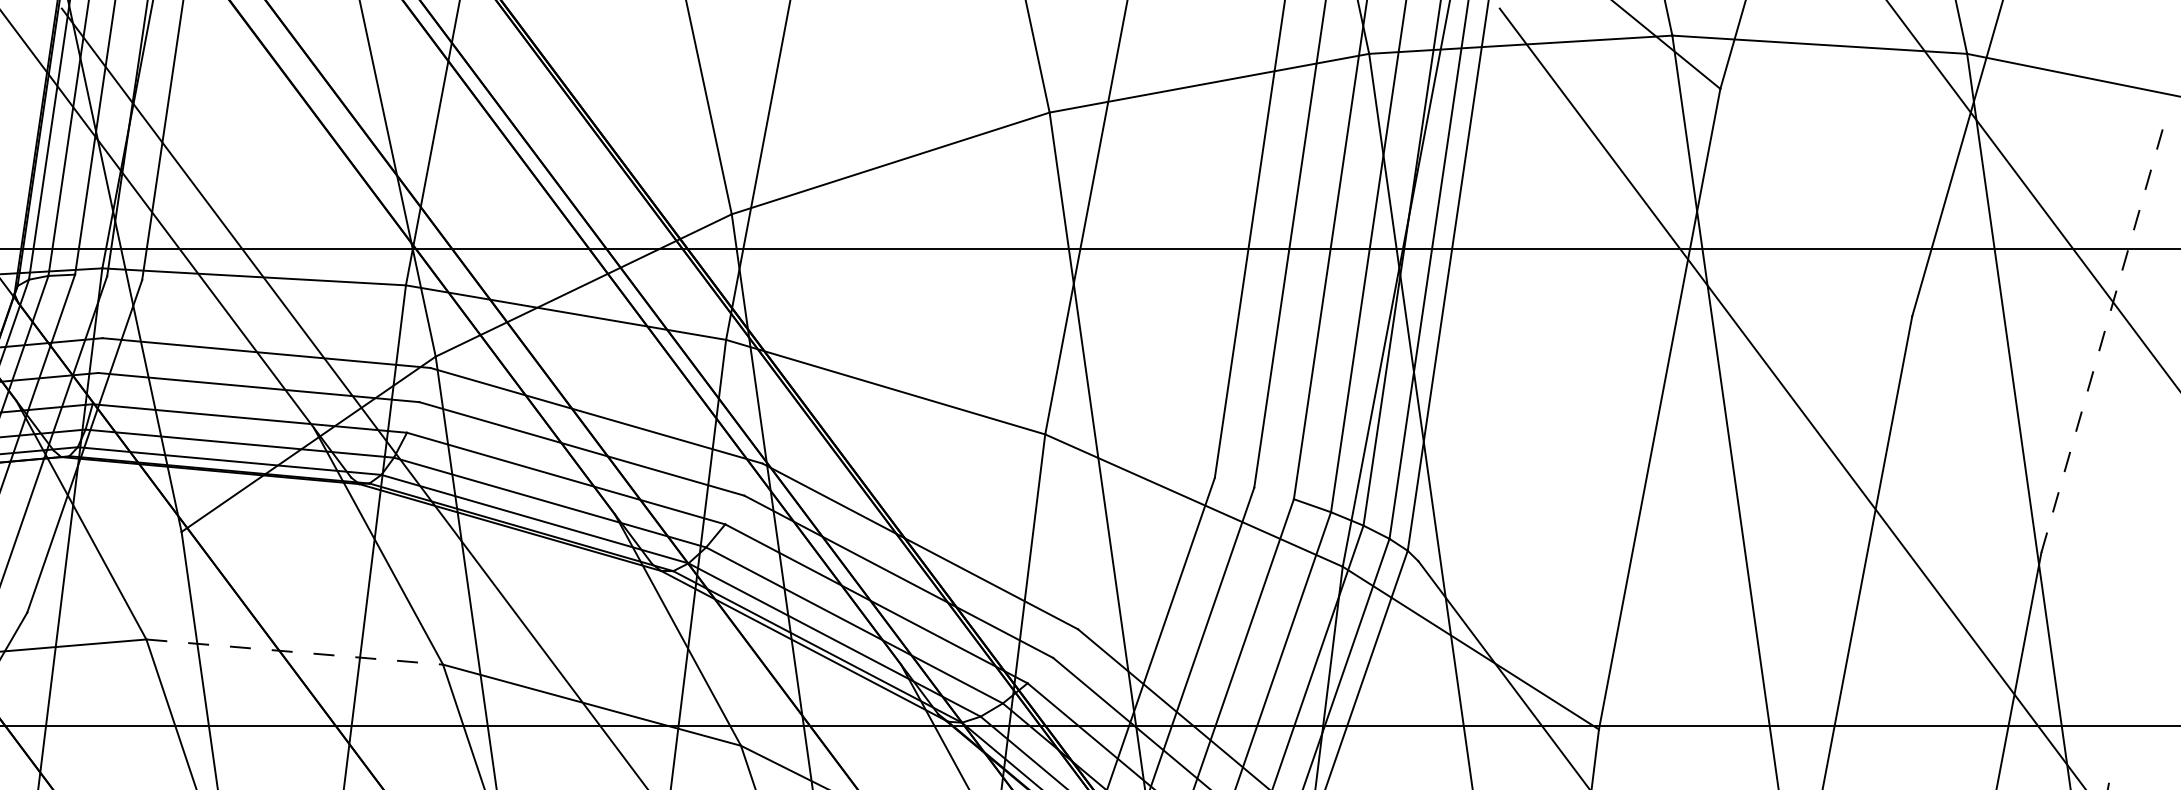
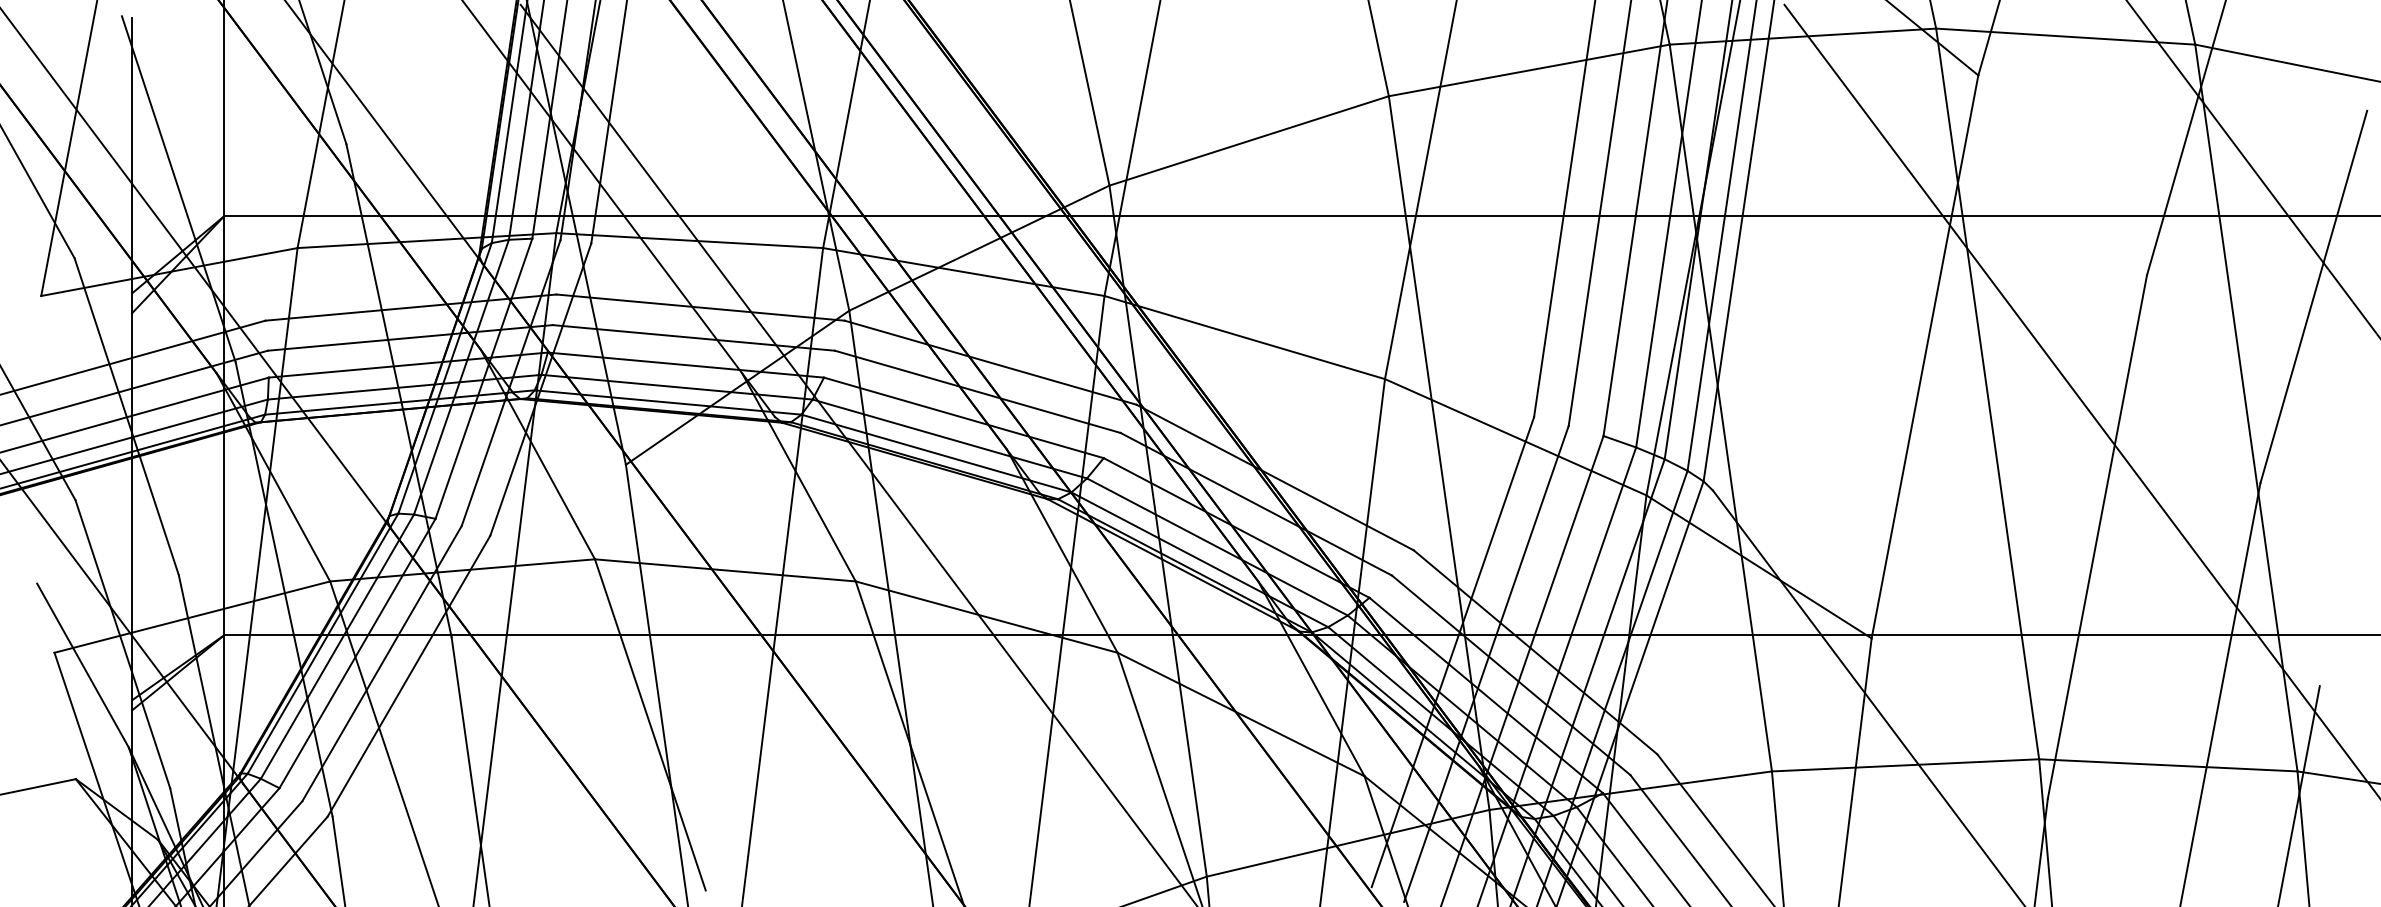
line: (2101, 340) -> (2313, 296), dashed -> solid
line: (294, 652) -> (725, 570), dashed -> solid

